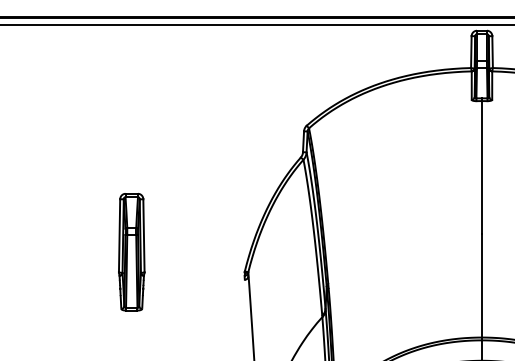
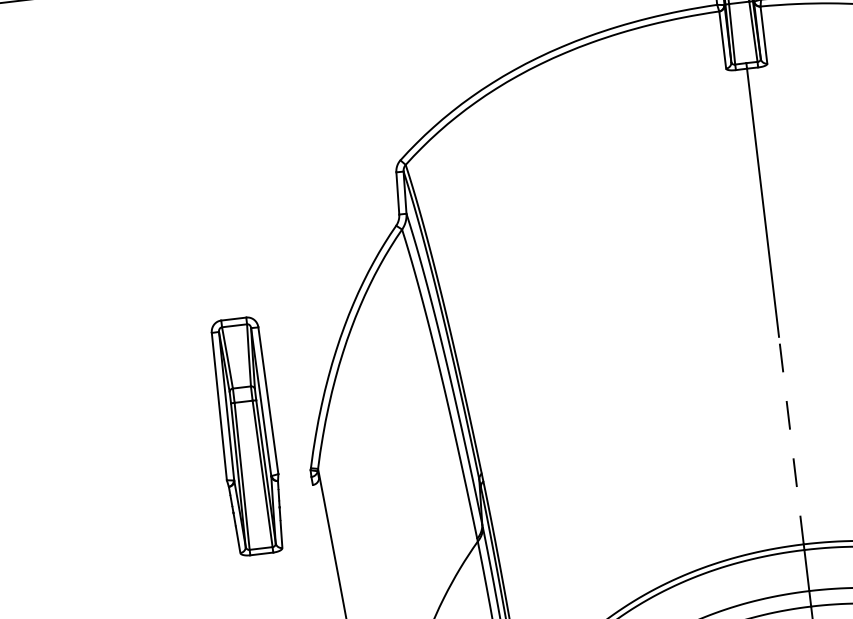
part: (131, 252) -> (247, 437), moved
line: (481, 285) -> (790, 439), solid -> dashed

